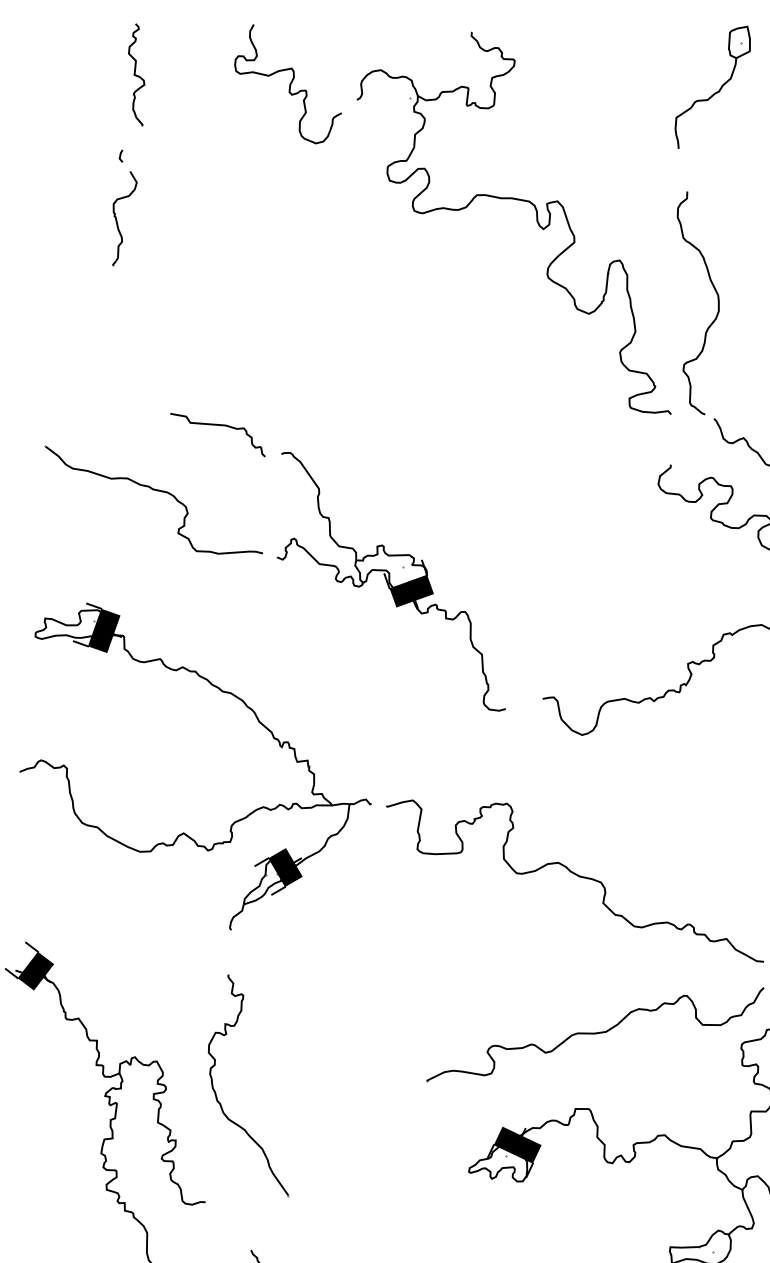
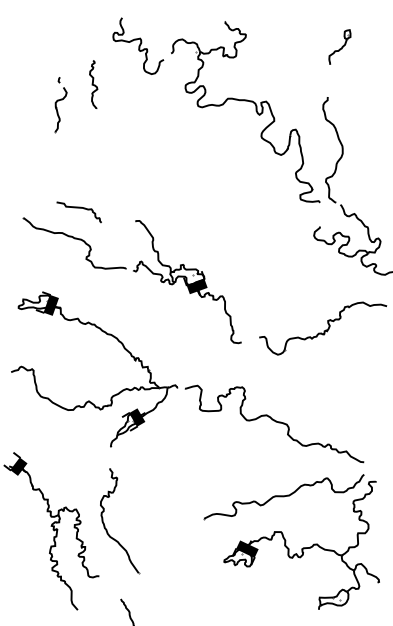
curve: (136, 74) -> (93, 84), moved
part: (712, 85) -> (339, 46), size x0.6
curve: (216, 426) -> (78, 208), moved

